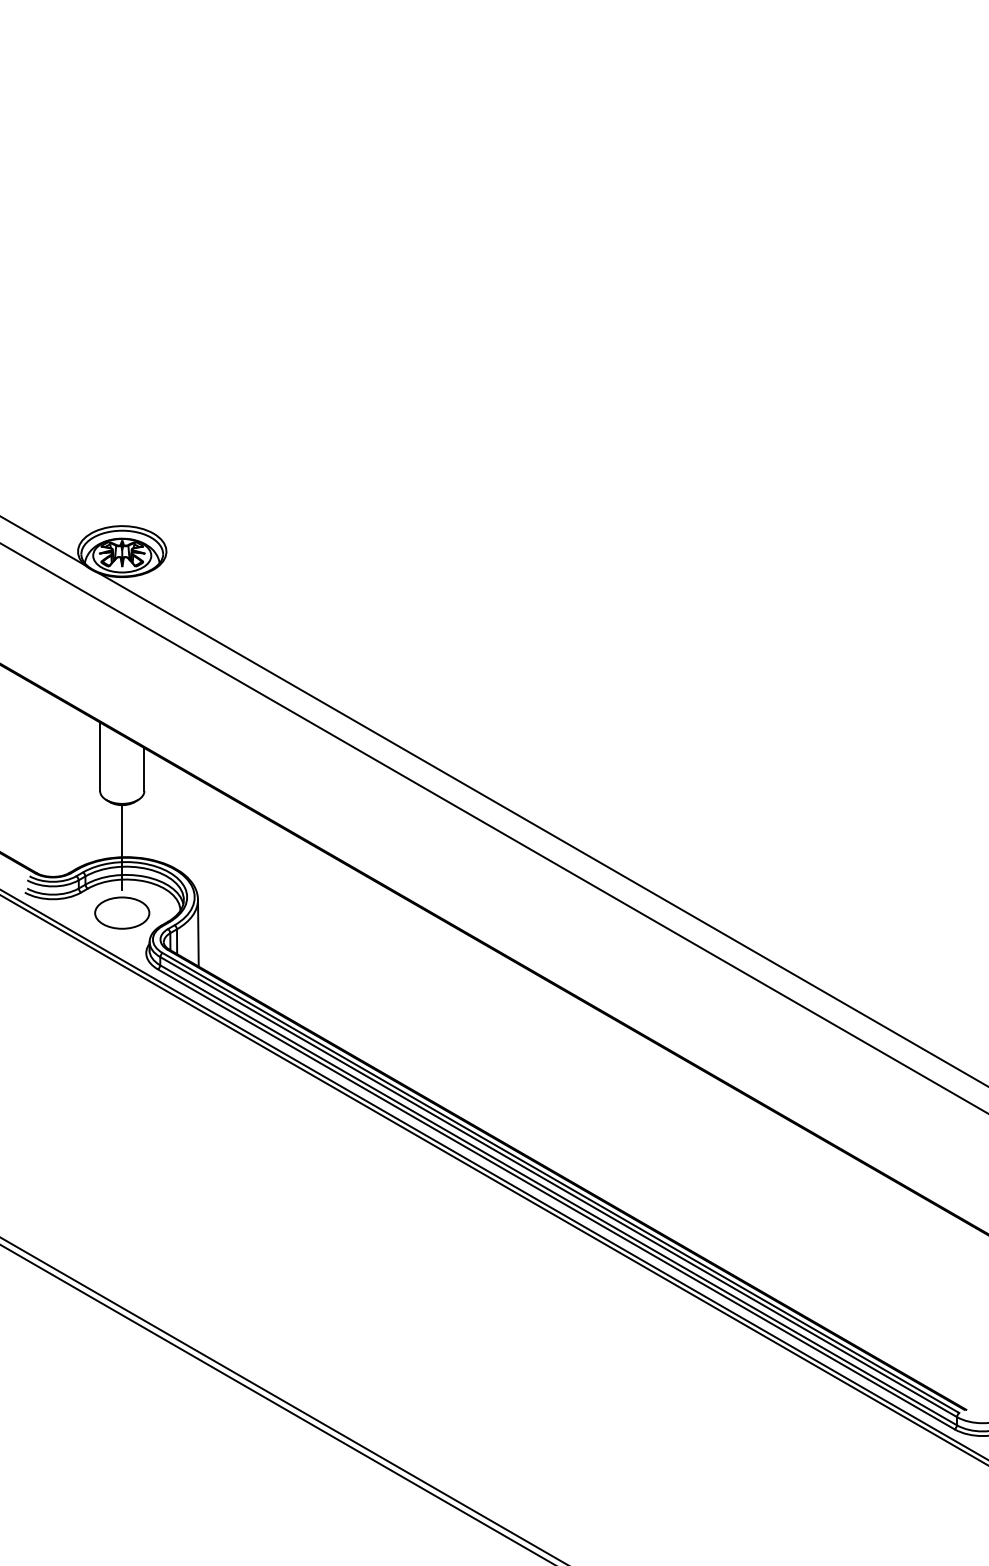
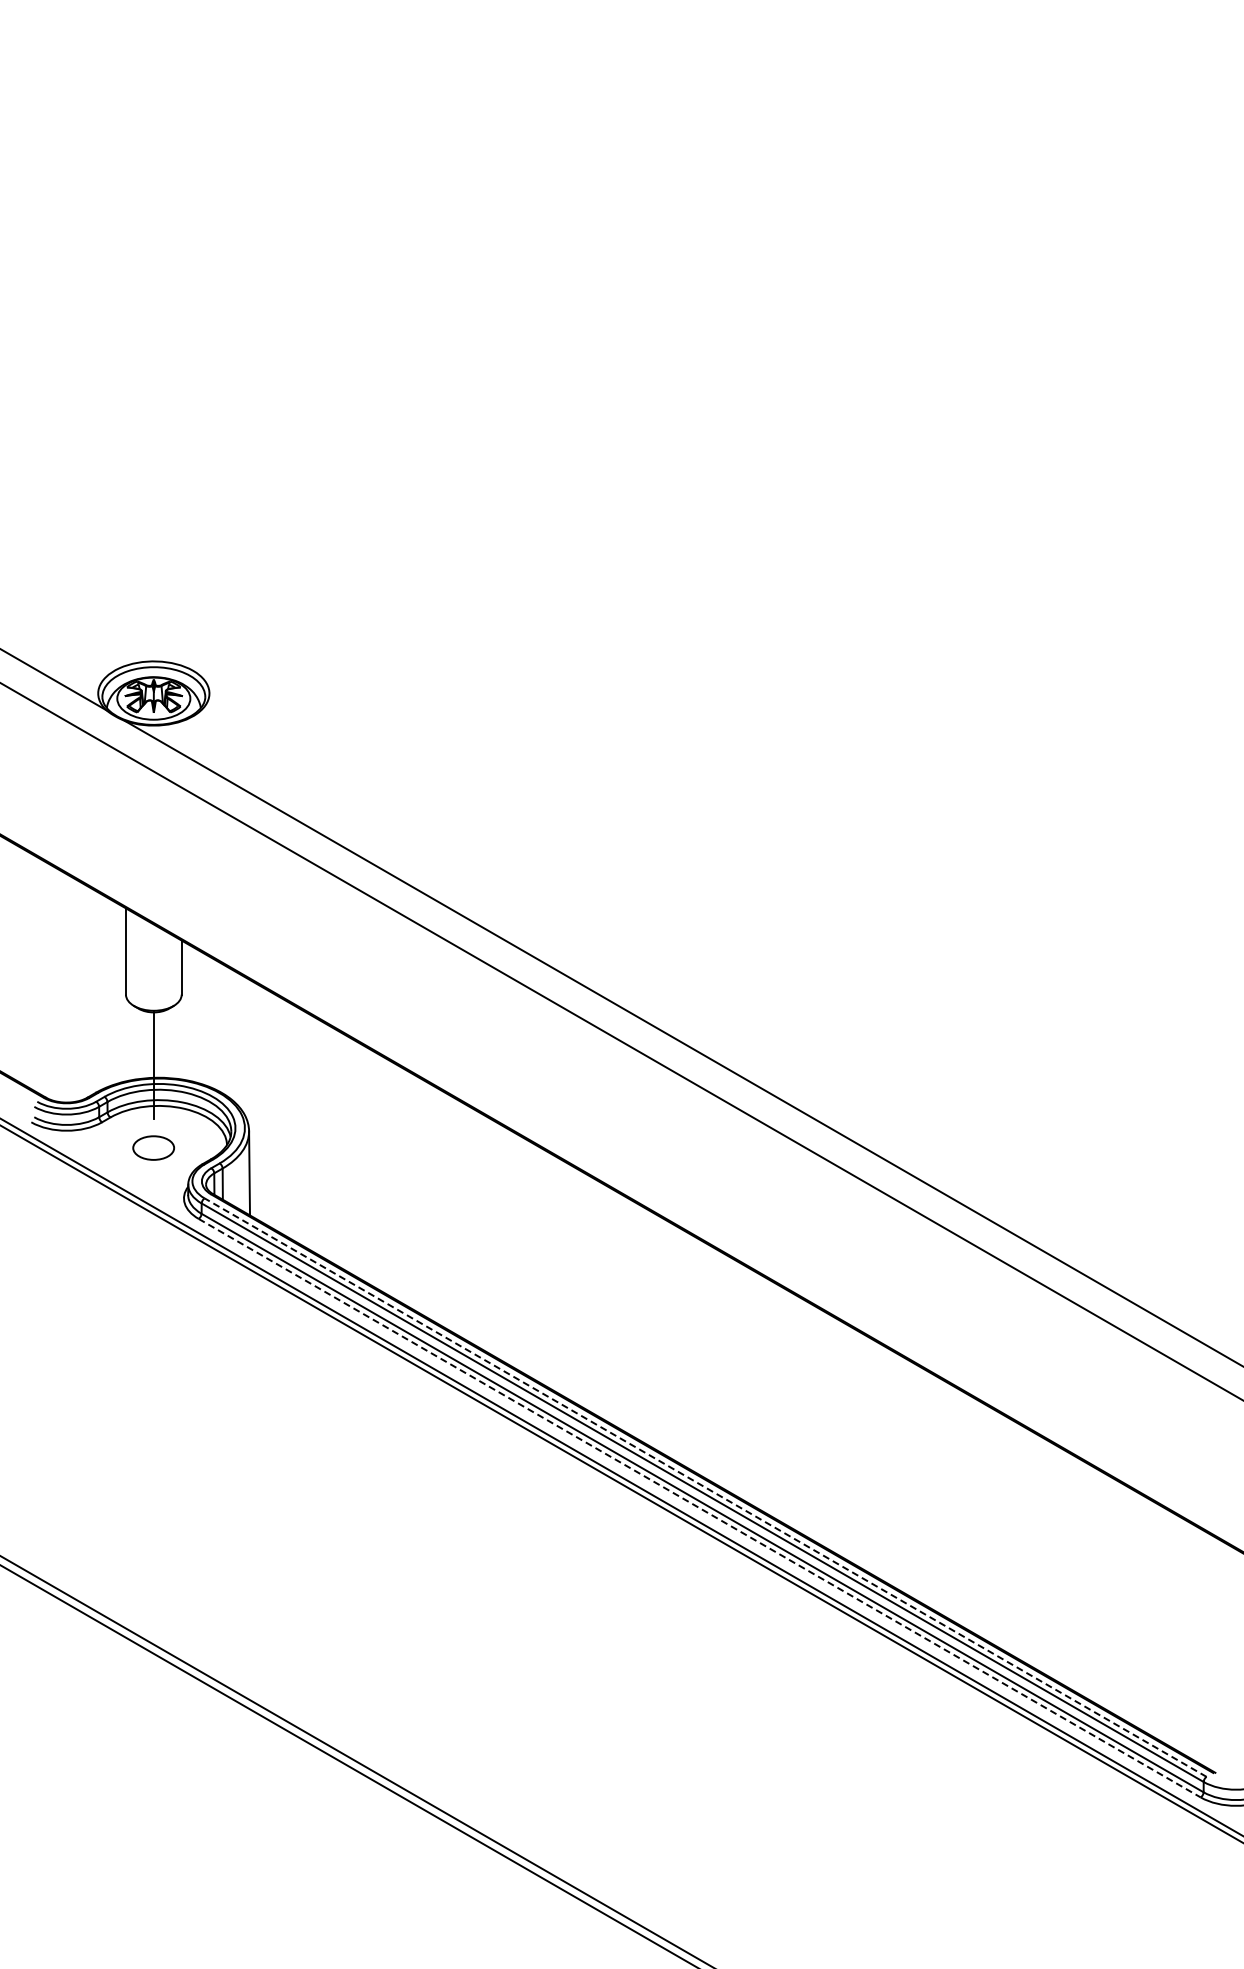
part: (121, 912) -> (153, 1147), size x0.6
line: (560, 1182) -> (705, 1487), solid -> dashed
line: (556, 1199) -> (699, 1508), solid -> dashed

